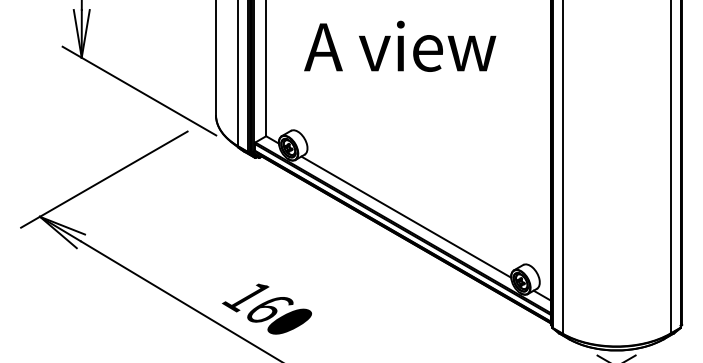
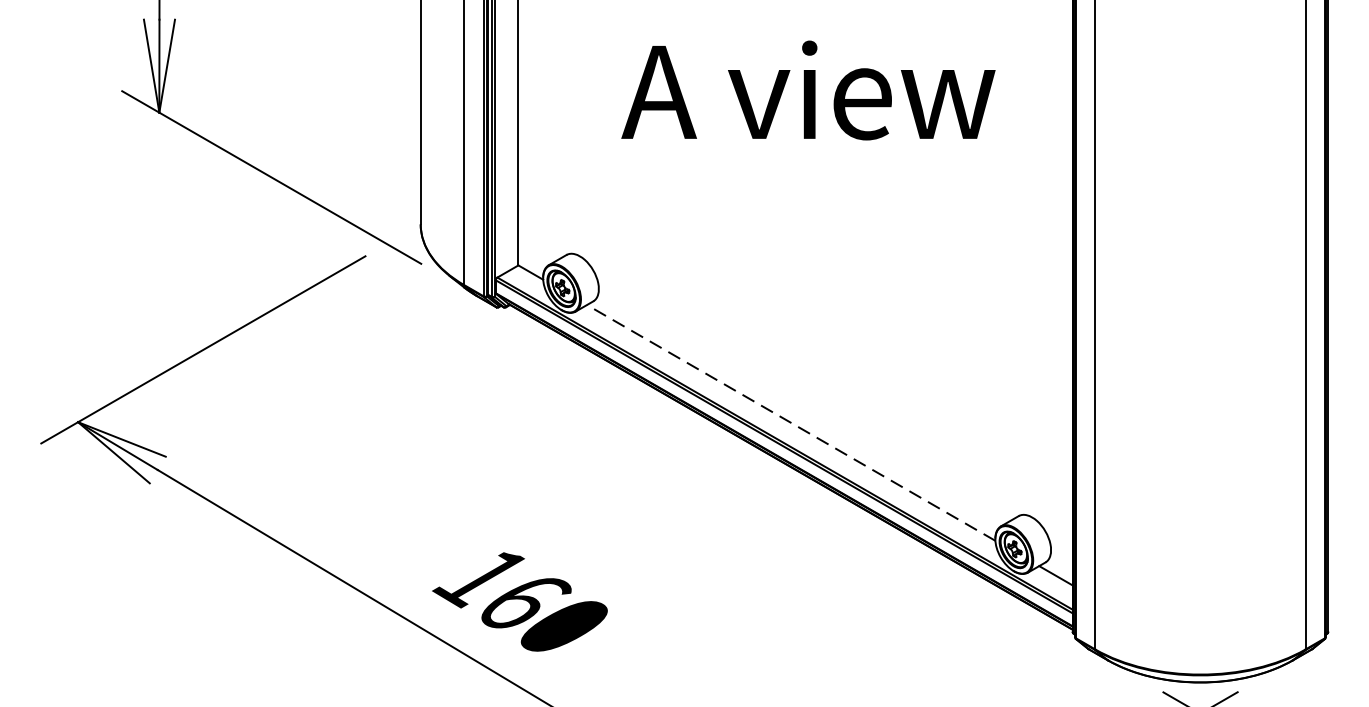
text: (400, 45) -> (809, 88), moved
line: (405, 216) -> (789, 421), solid -> dashed

